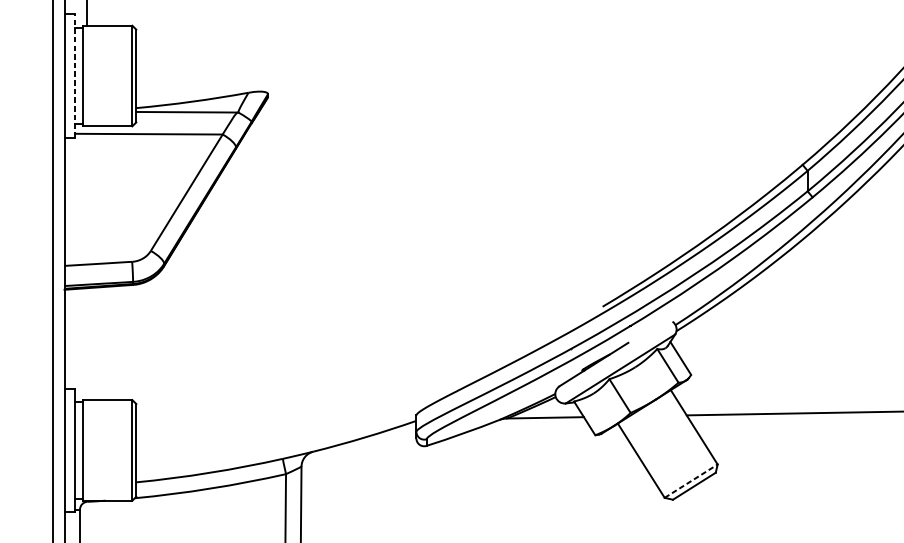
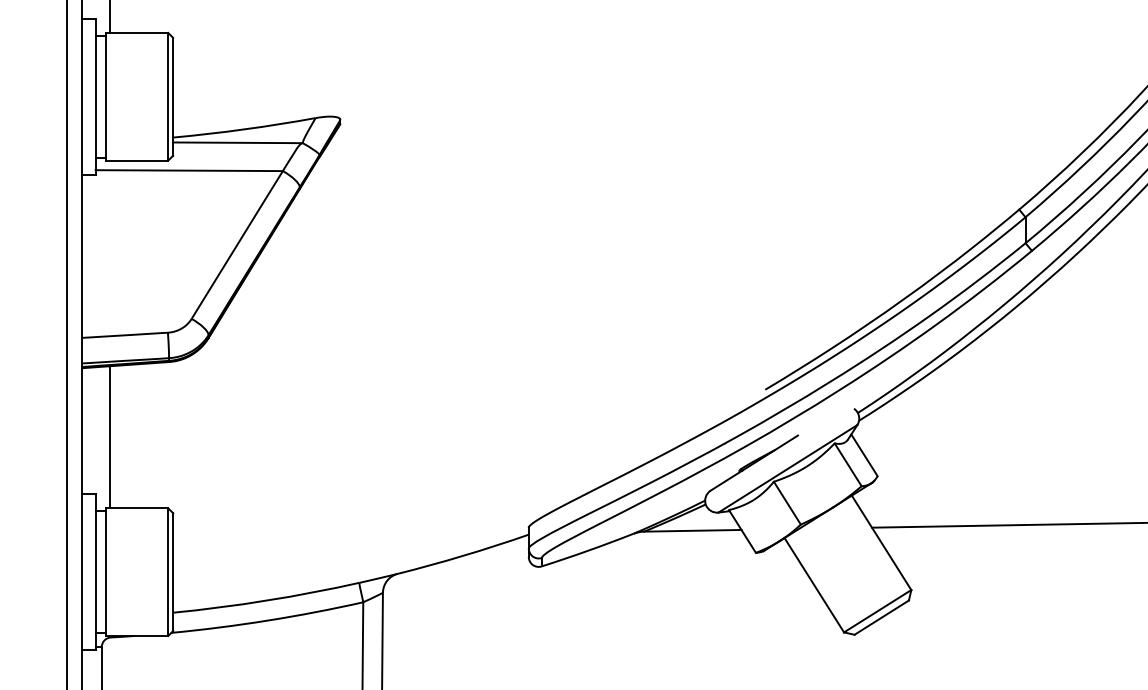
line: (75, 75) -> (95, 96), dashed -> solid
line: (86, 344) -> (110, 437), added
line: (691, 481) -> (877, 611), dashed -> solid

